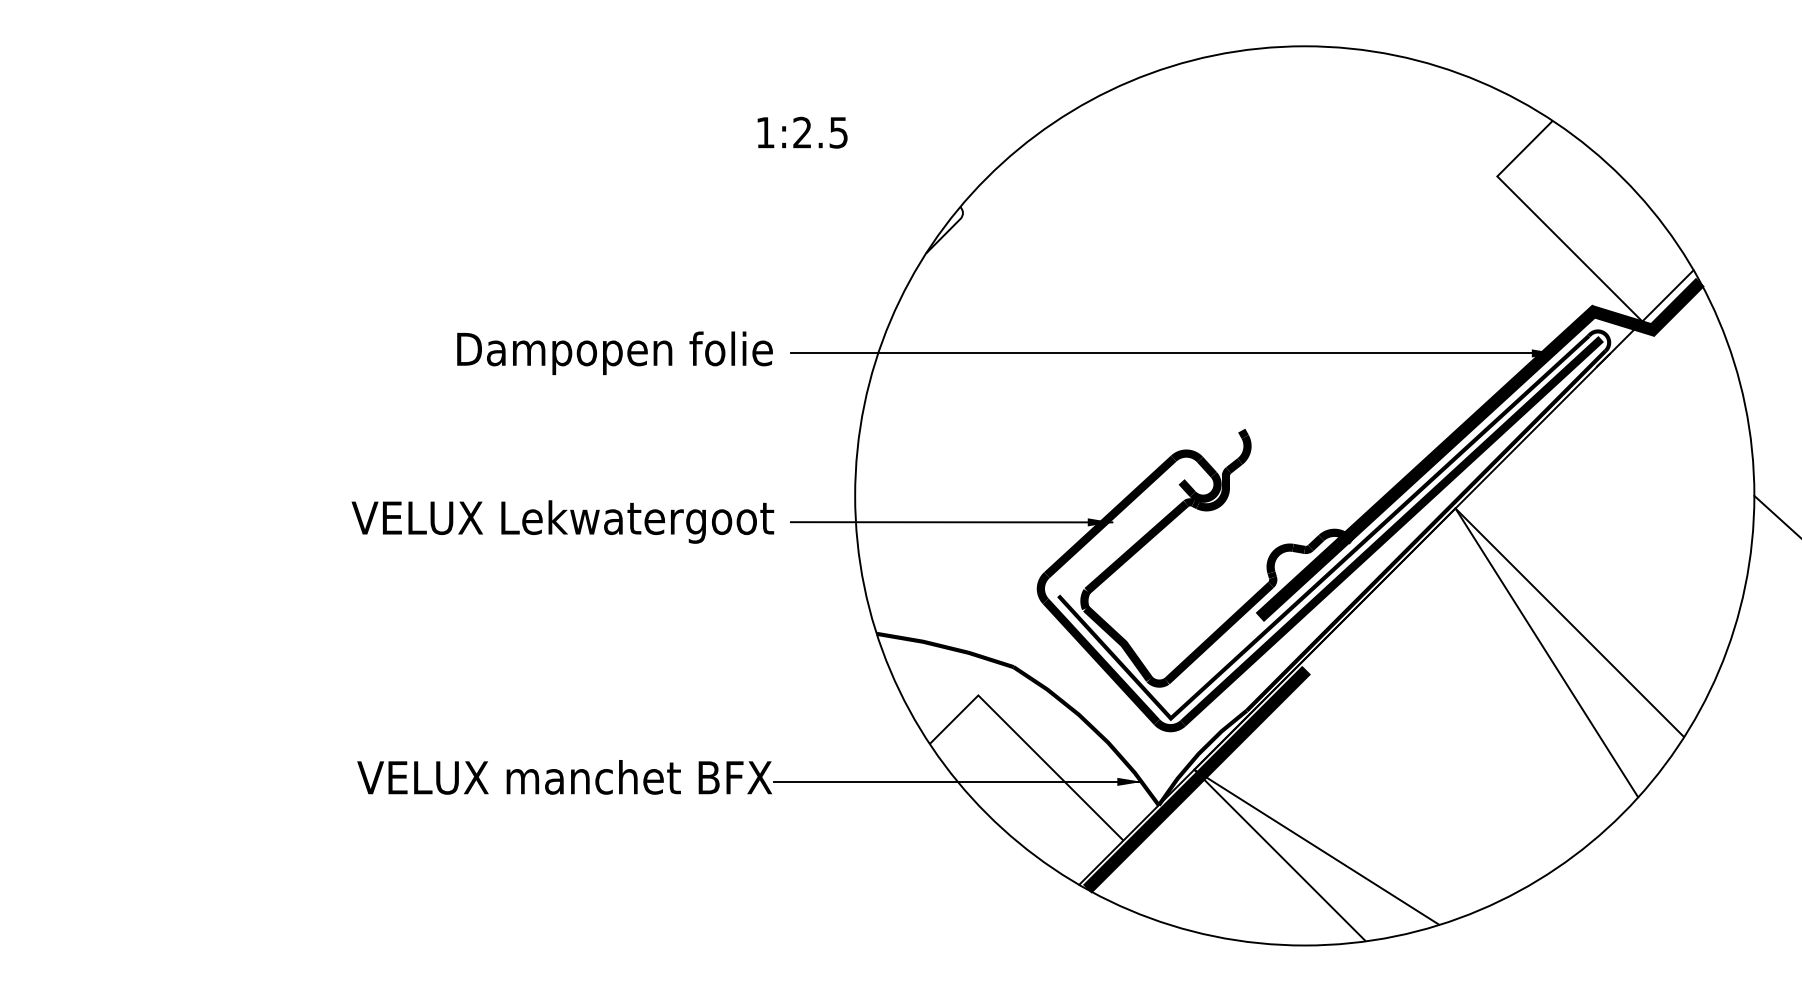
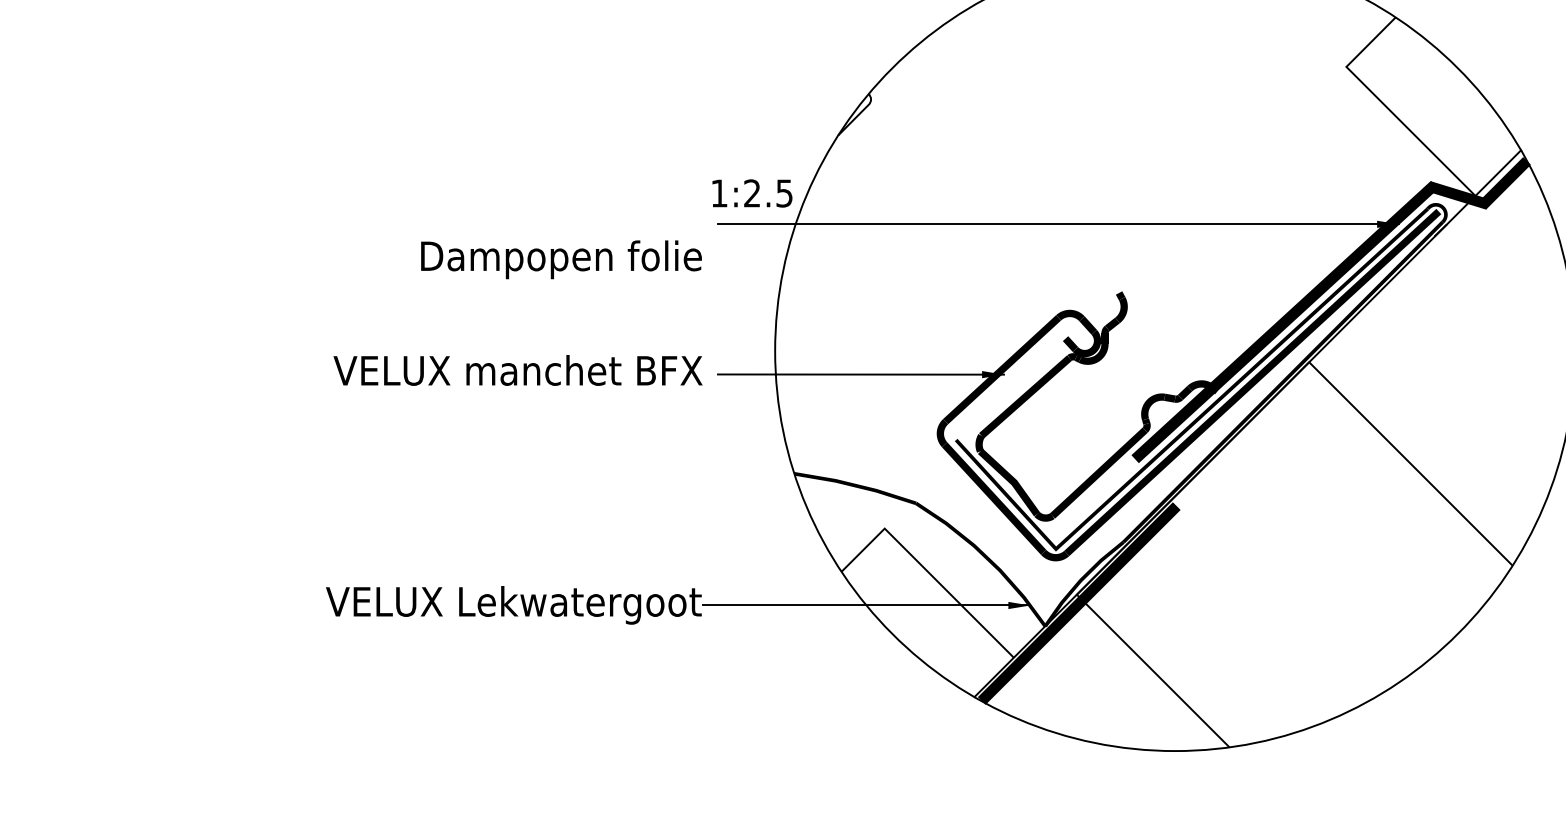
text: (802, 132) -> (752, 193), moved
text: (614, 353) -> (561, 259), moved
text: (562, 521) -> (514, 373), VELUX Lekwatergoot -> VELUX manchet BFX
line: (1546, 652) -> (1390, 490), removed
text: (561, 781) -> (513, 605), VELUX manchet BFX -> VELUX Lekwatergoot
line: (1316, 846) -> (1185, 662), removed

